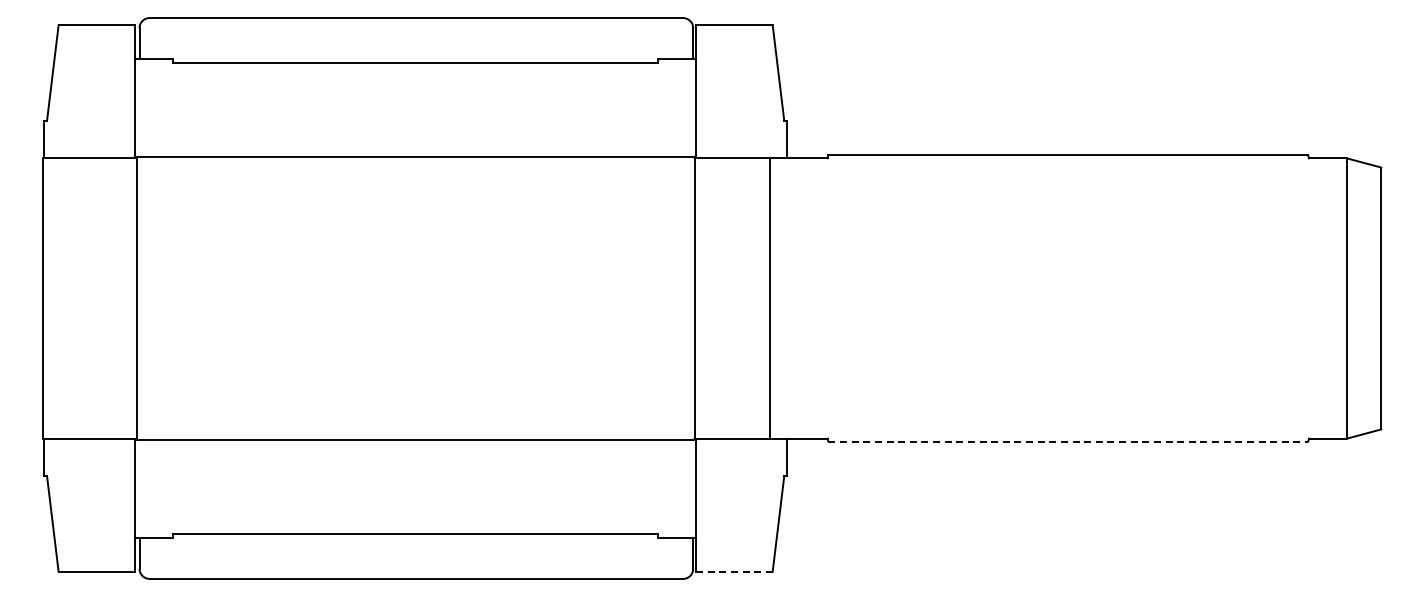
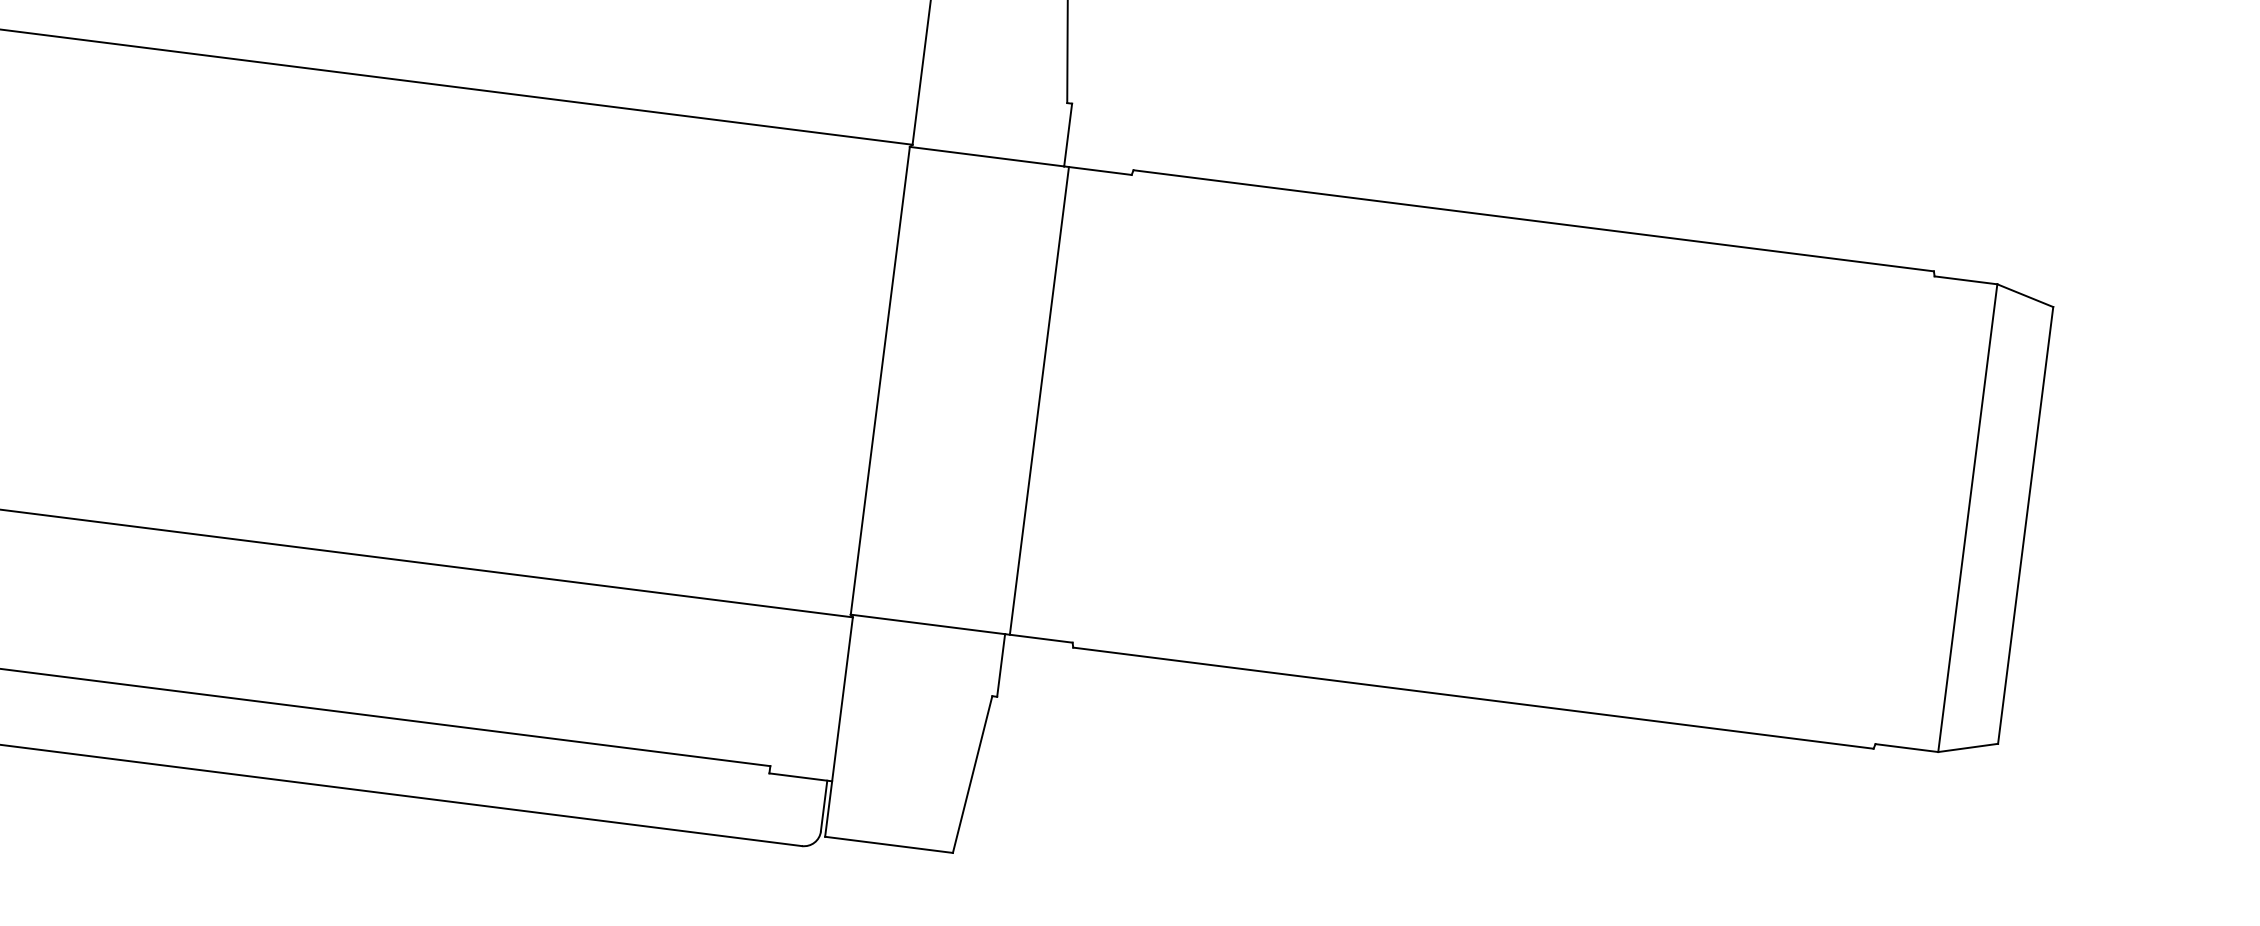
line: (770, 298) -> (1040, 400), moved
line: (1068, 441) -> (1473, 698), dashed -> solid
line: (734, 571) -> (889, 844), dashed -> solid

